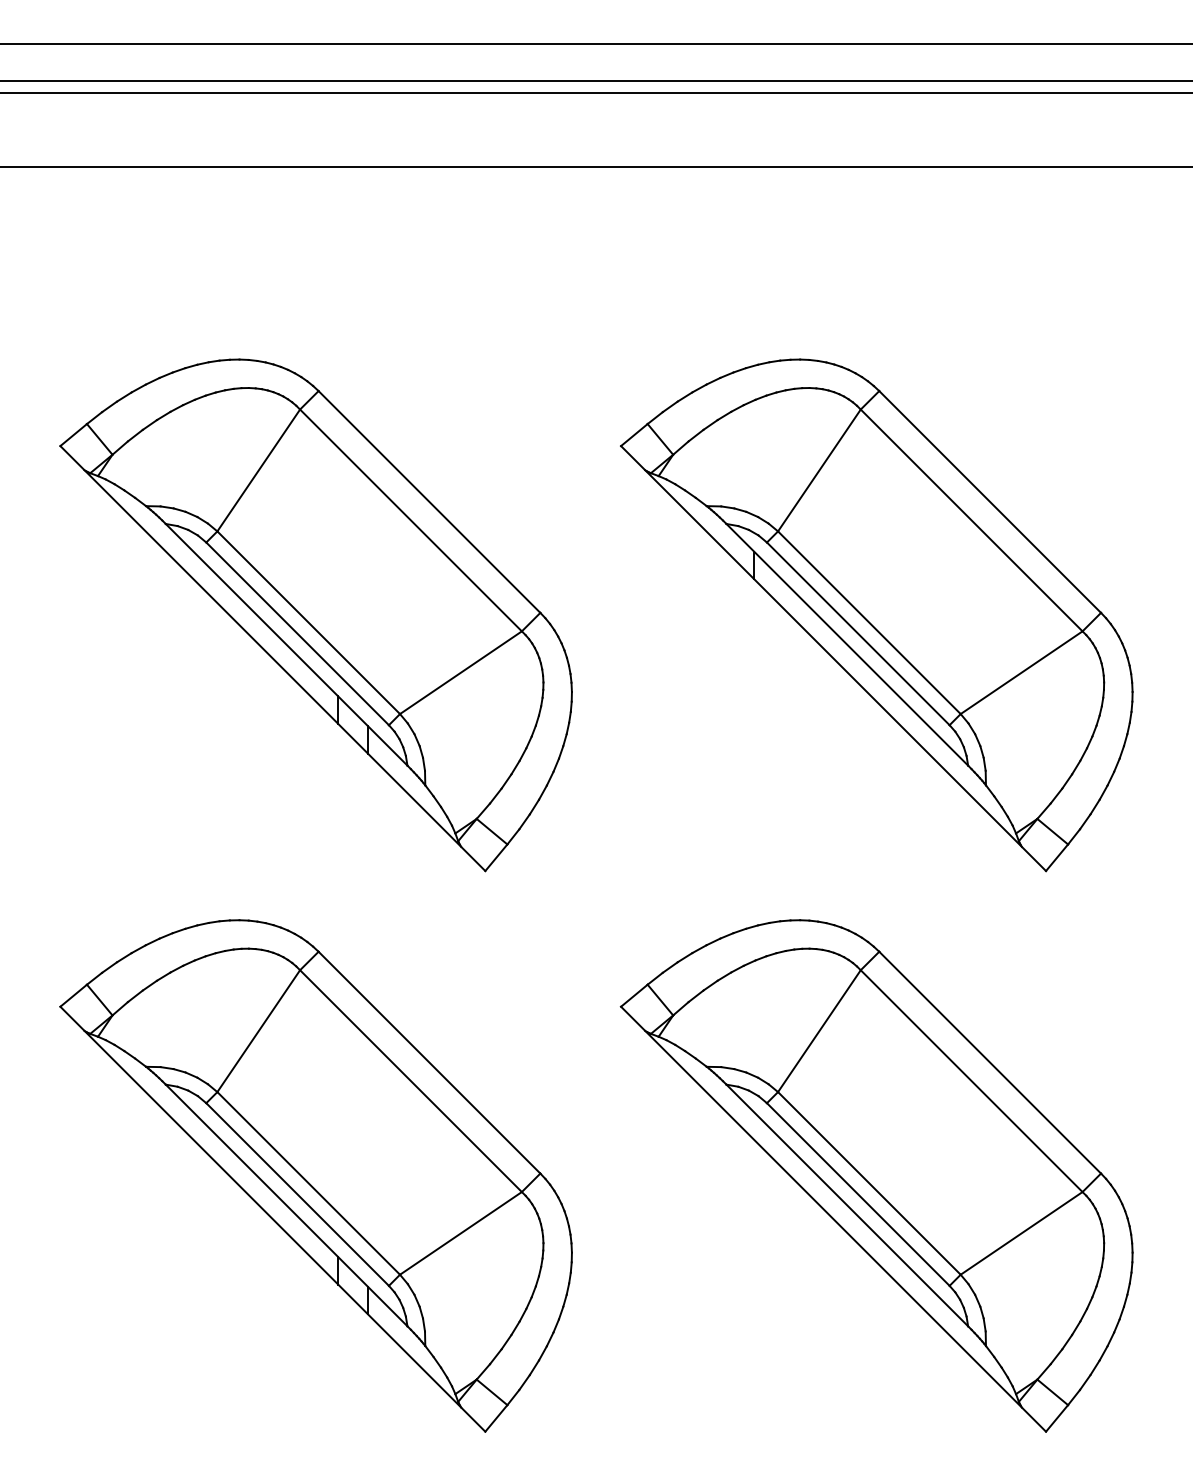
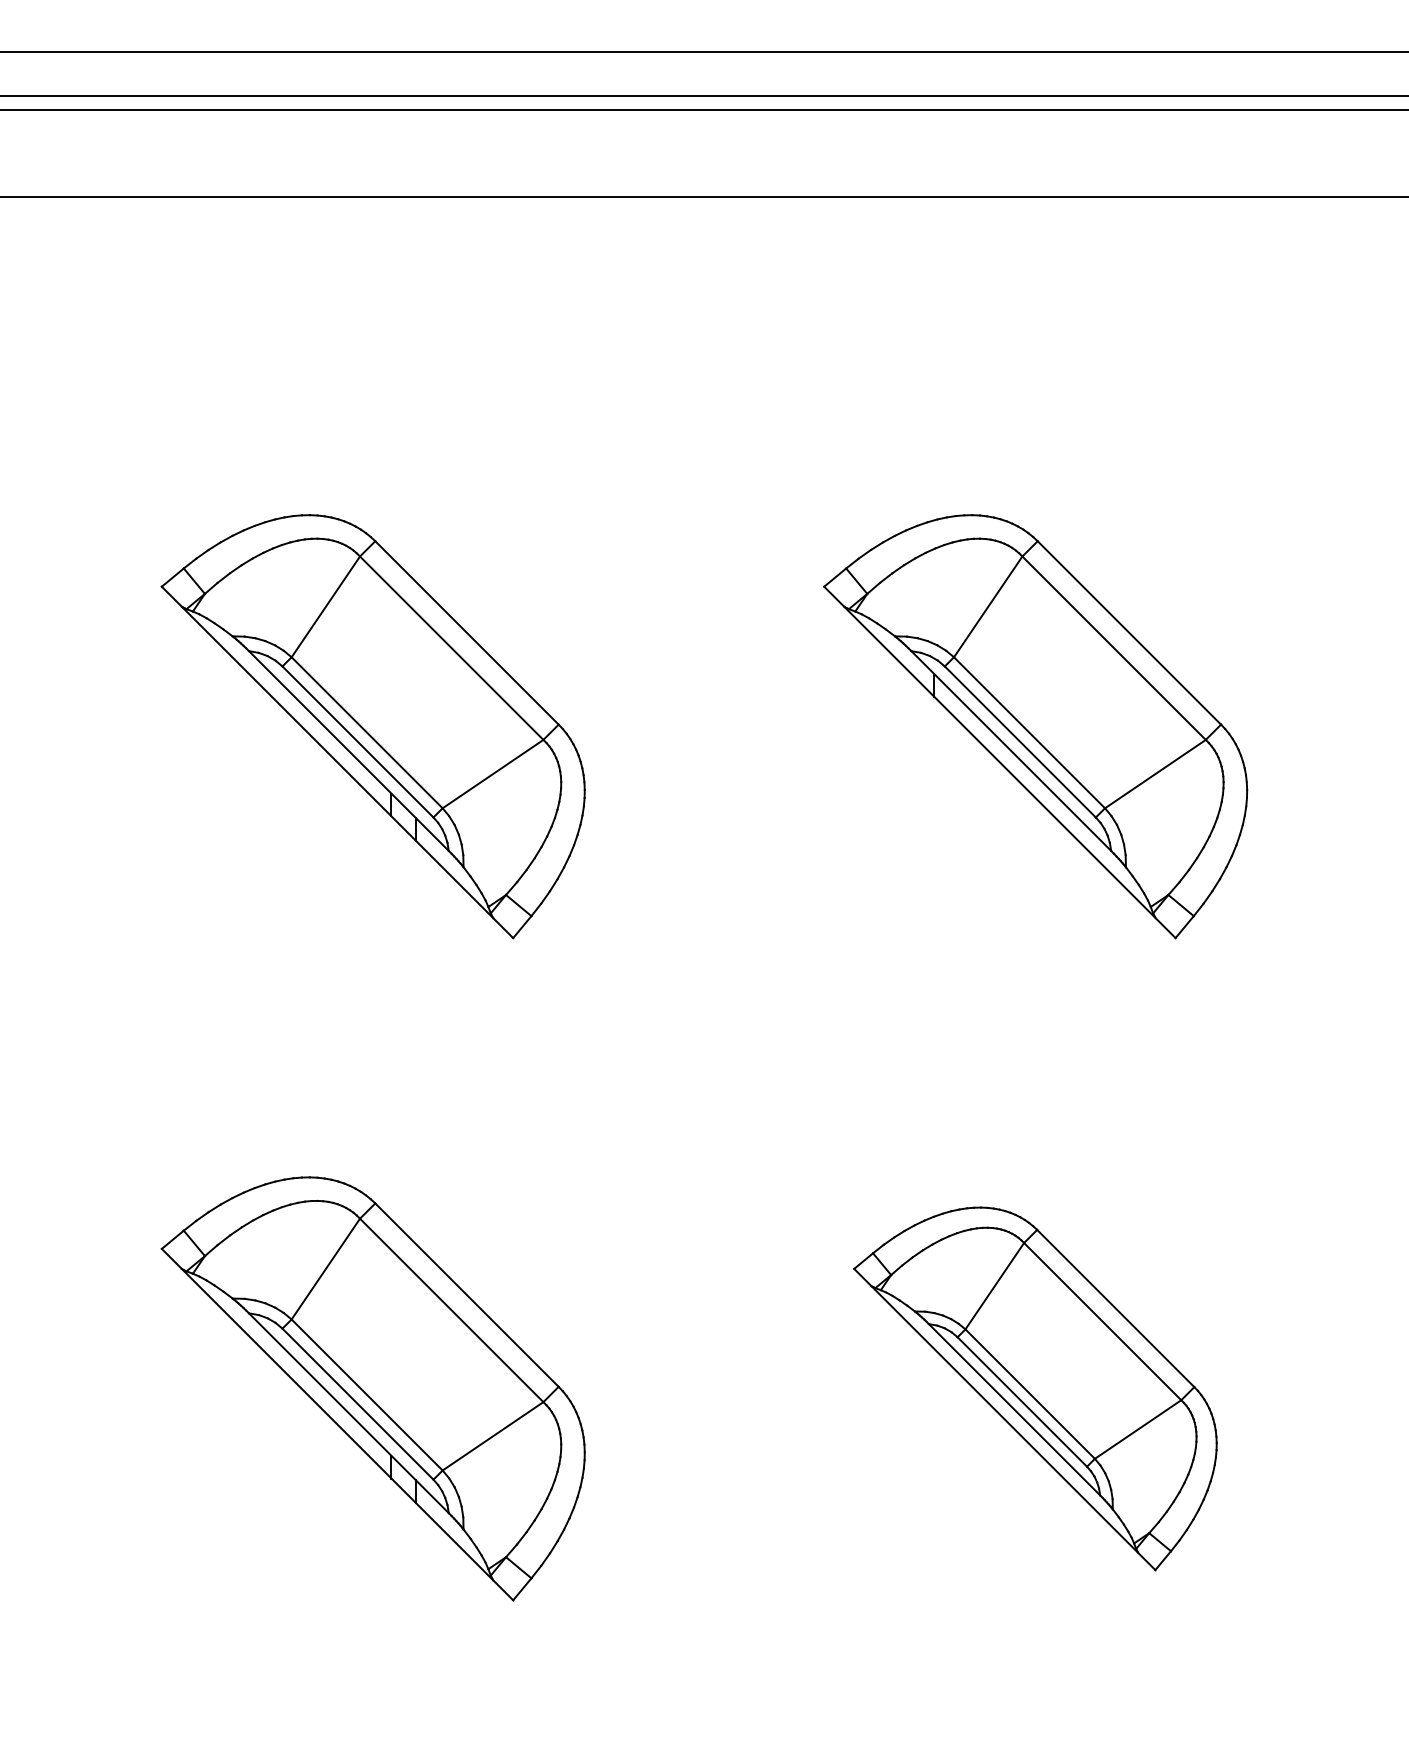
part: (315, 615) -> (372, 726), size x0.7
part: (876, 615) -> (1035, 726), size x0.7
part: (315, 1175) -> (372, 1388), size x0.7
part: (876, 1175) -> (1035, 1388), size x0.6

